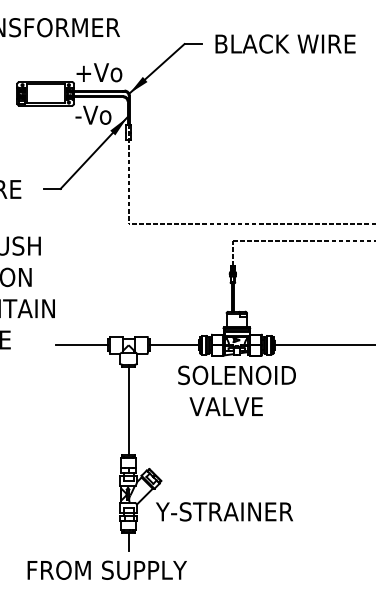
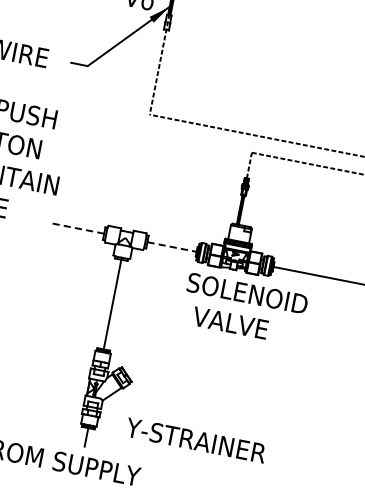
line: (81, 345) -> (77, 228), solid -> dashed
line: (175, 345) -> (172, 247), solid -> dashed
text: (236, 390) -> (244, 308), moved
text: (224, 511) -> (196, 440), moved

